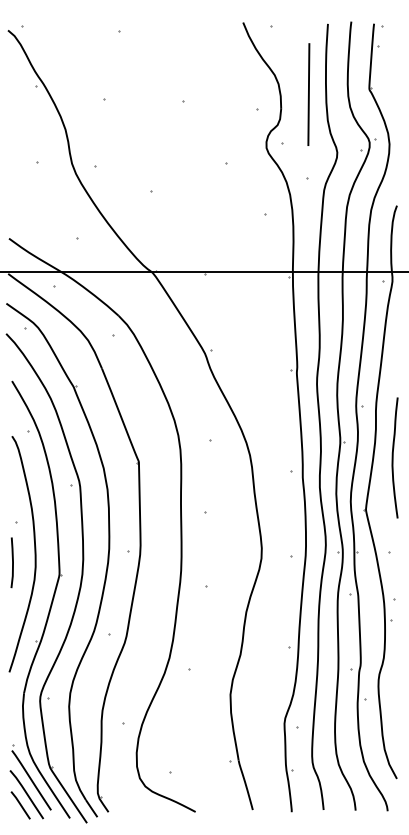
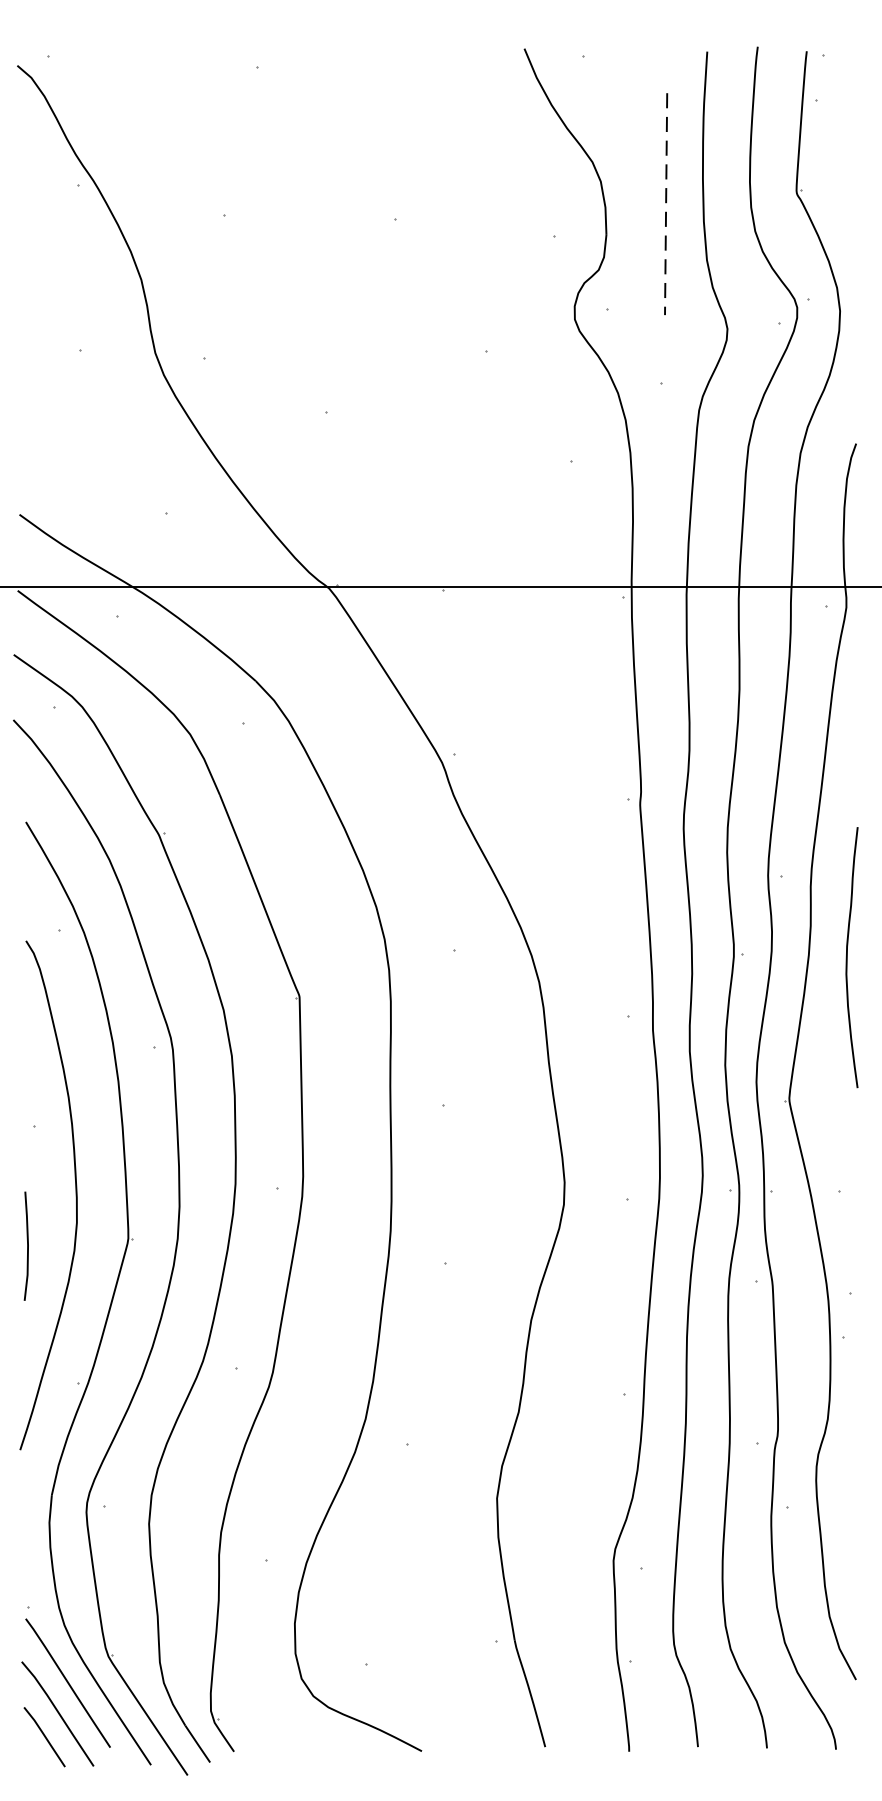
line: (308, 95) -> (665, 206), solid -> dashed
curve: (393, 457) -> (848, 956), moved
line: (12, 562) -> (26, 1245), moved

